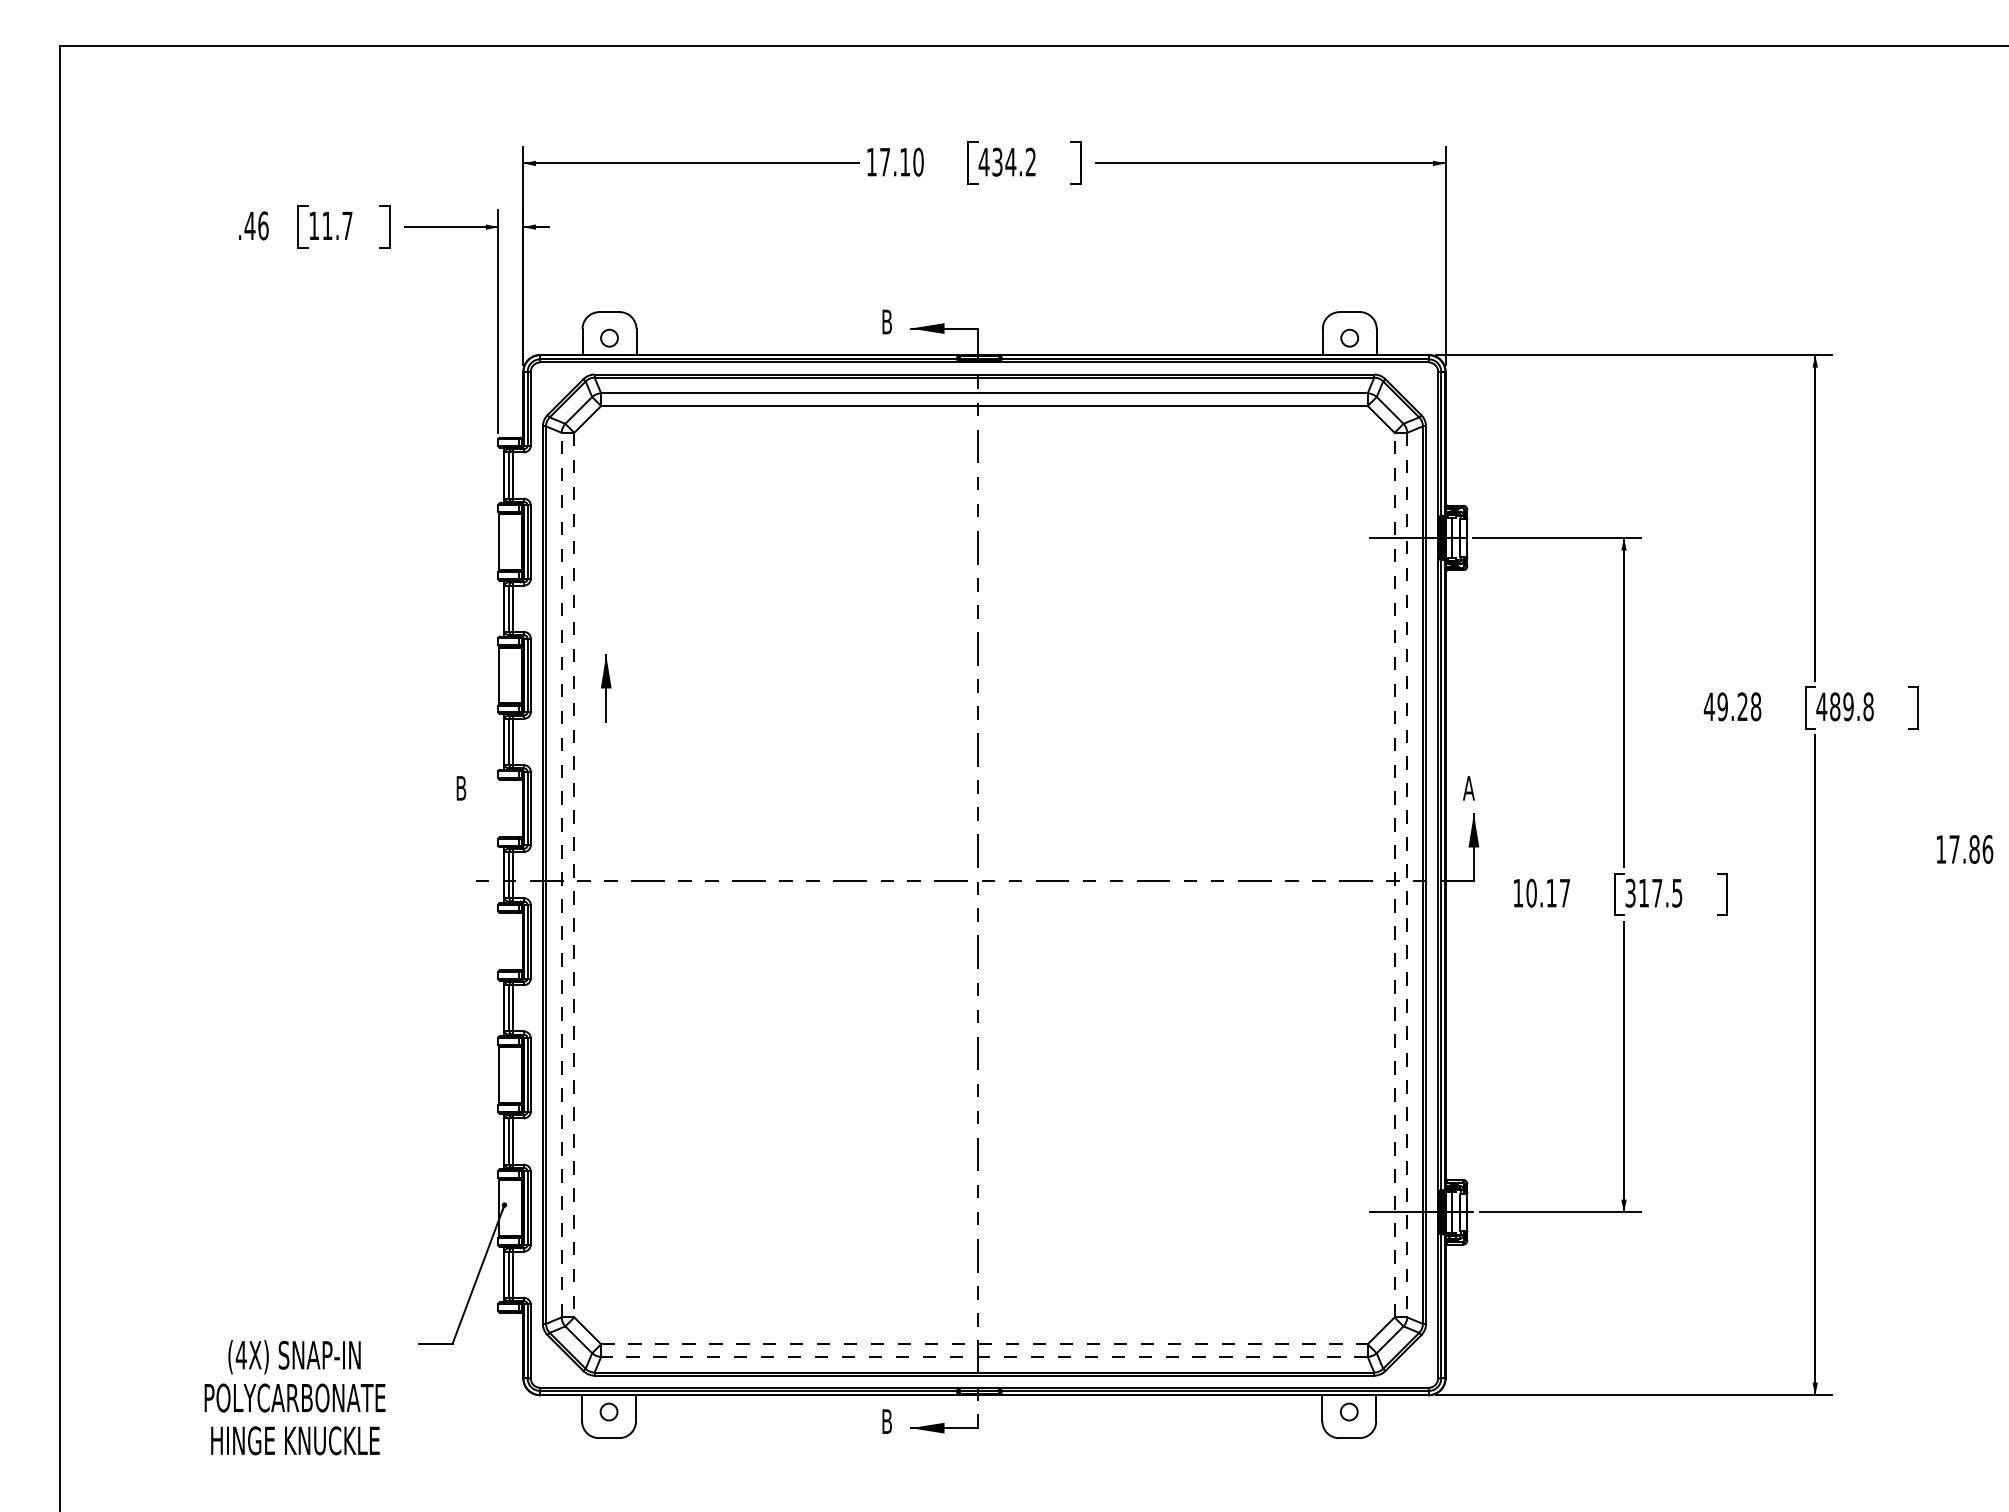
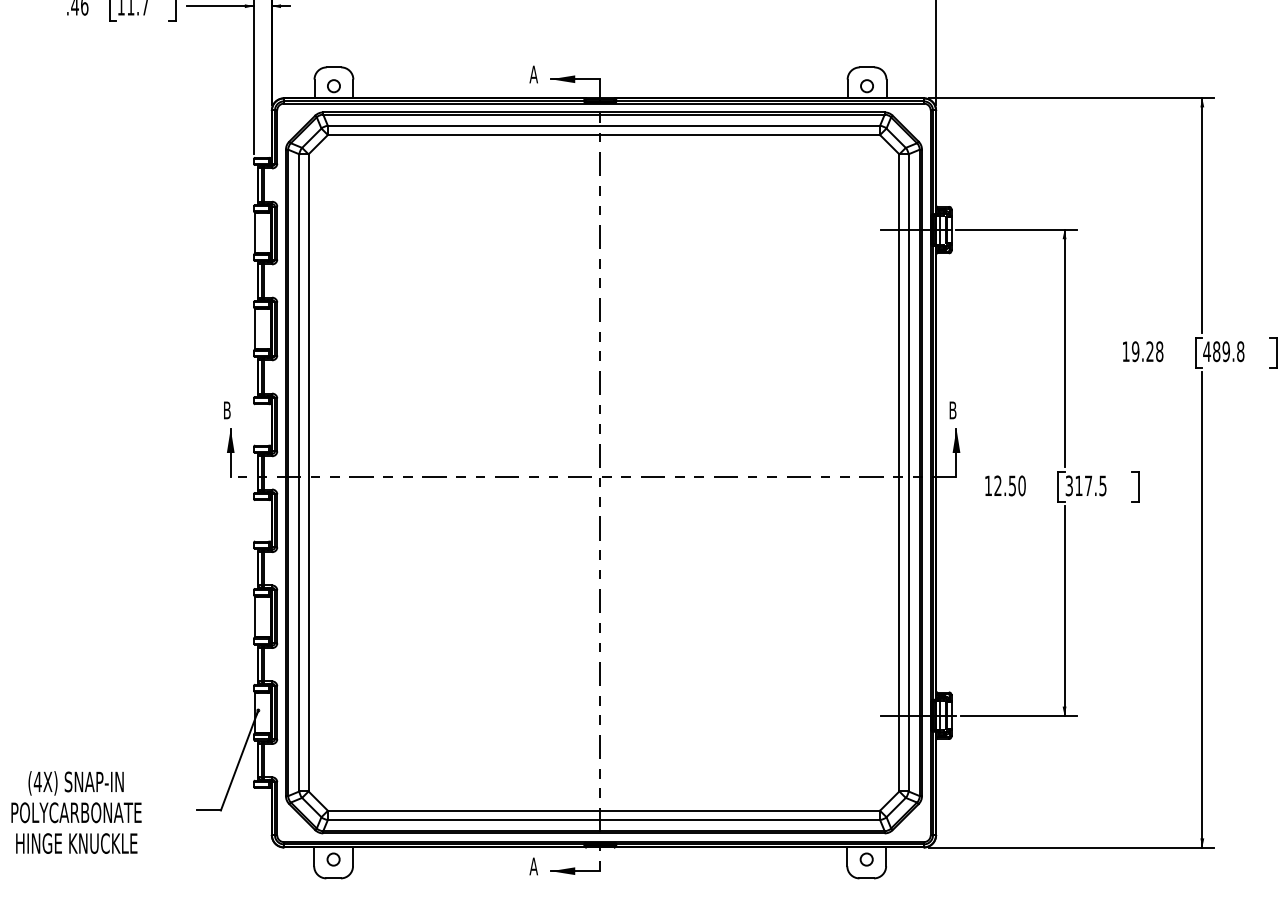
text: (886, 321) -> (533, 74), B -> A
part: (606, 688) -> (230, 453), moved
text: (1708, 706) -> (1125, 351), 49.28 -> 19.28
text: (1468, 788) -> (952, 410), A -> B
line: (561, 874) -> (299, 472), dashed -> solid
line: (1394, 874) -> (899, 472), dashed -> solid
line: (574, 875) -> (308, 473), dashed -> solid
line: (1407, 875) -> (908, 473), dashed -> solid
text: (1548, 892) -> (1010, 485), 10.17 -> 12.50
line: (984, 1344) -> (604, 810), dashed -> solid
line: (983, 1356) -> (603, 819), dashed -> solid
text: (294, 1397) -> (76, 812), moved
text: (886, 1421) -> (533, 866), B -> A

